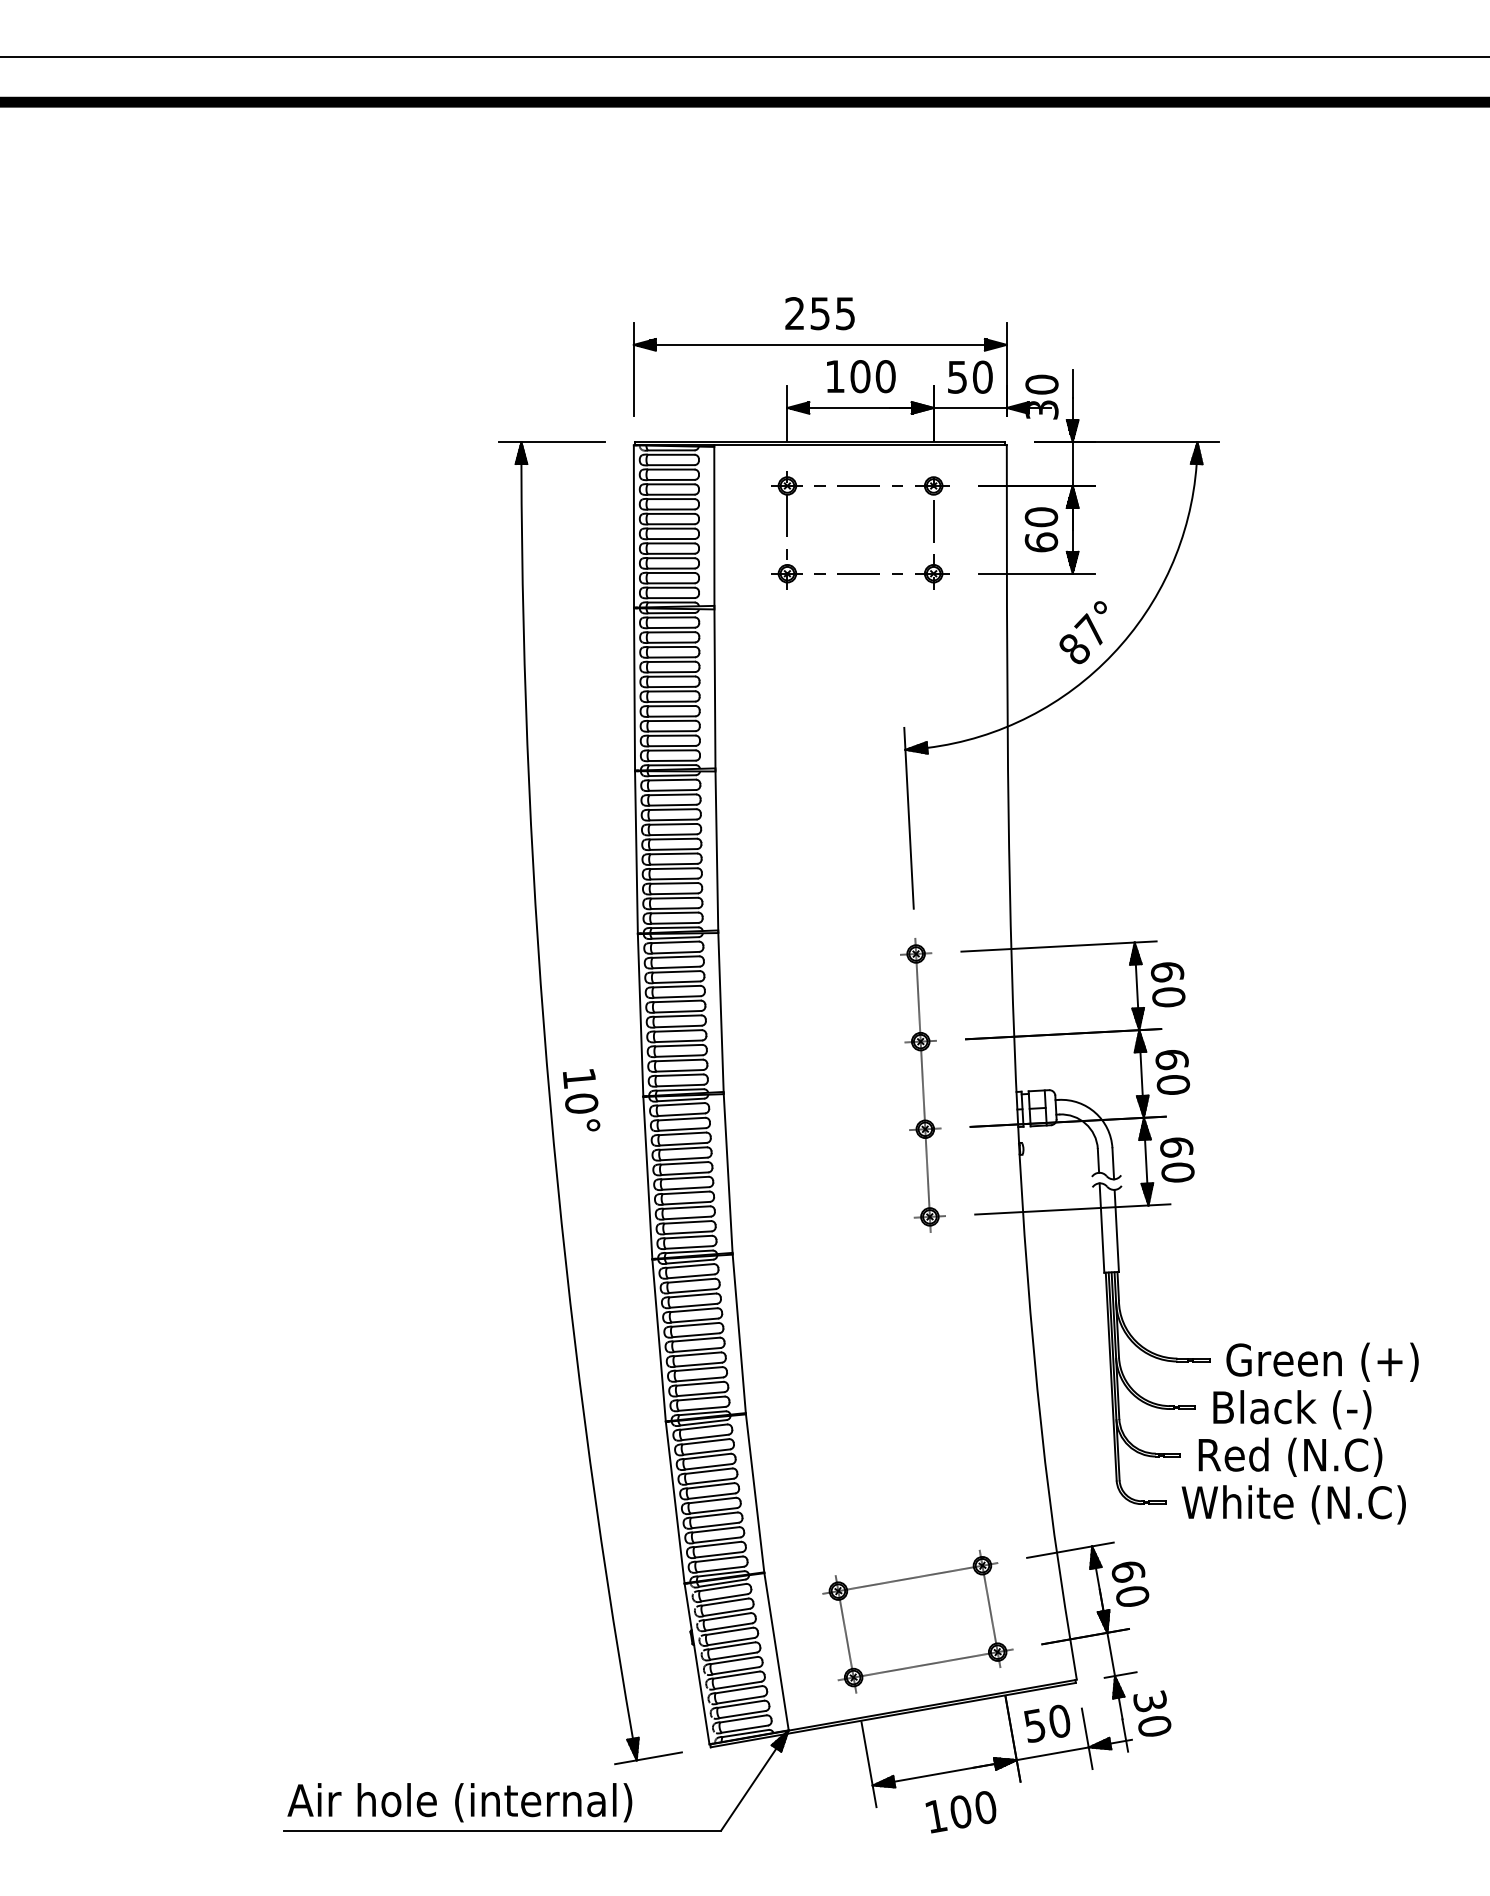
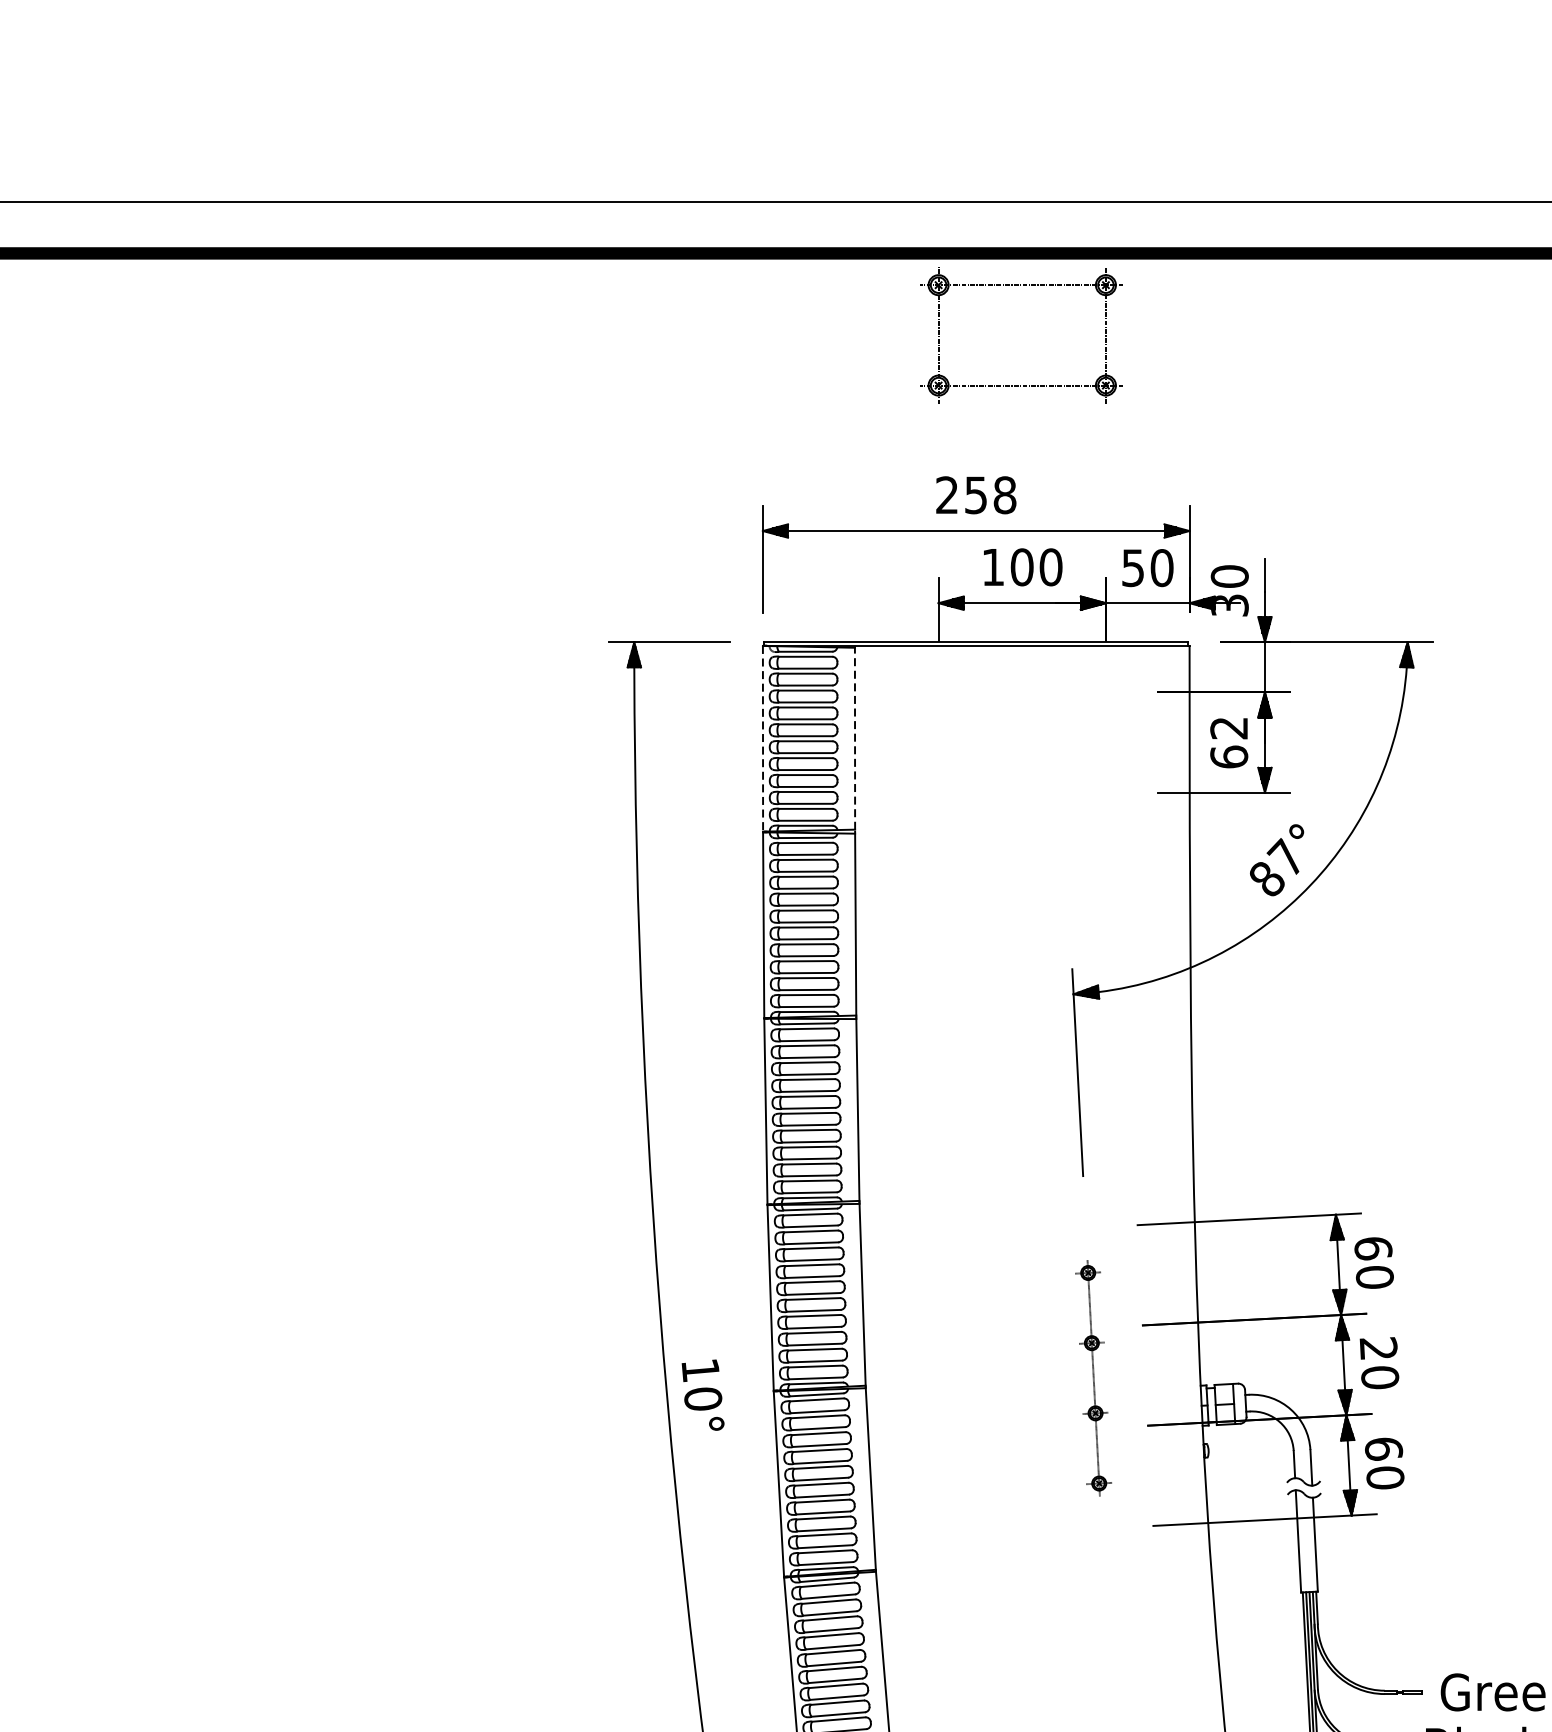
text: (845, 313) -> (1005, 495), 255 -> 258
text: (1041, 517) -> (1229, 728), 60 -> 62
line: (633, 526) -> (762, 738), solid -> dashed
line: (714, 526) -> (855, 738), solid -> dashed
part: (860, 573) -> (1022, 385), moved
text: (1171, 1059) -> (1377, 1348), 60 -> 20
part: (922, 1085) -> (1093, 1378), size x0.7

